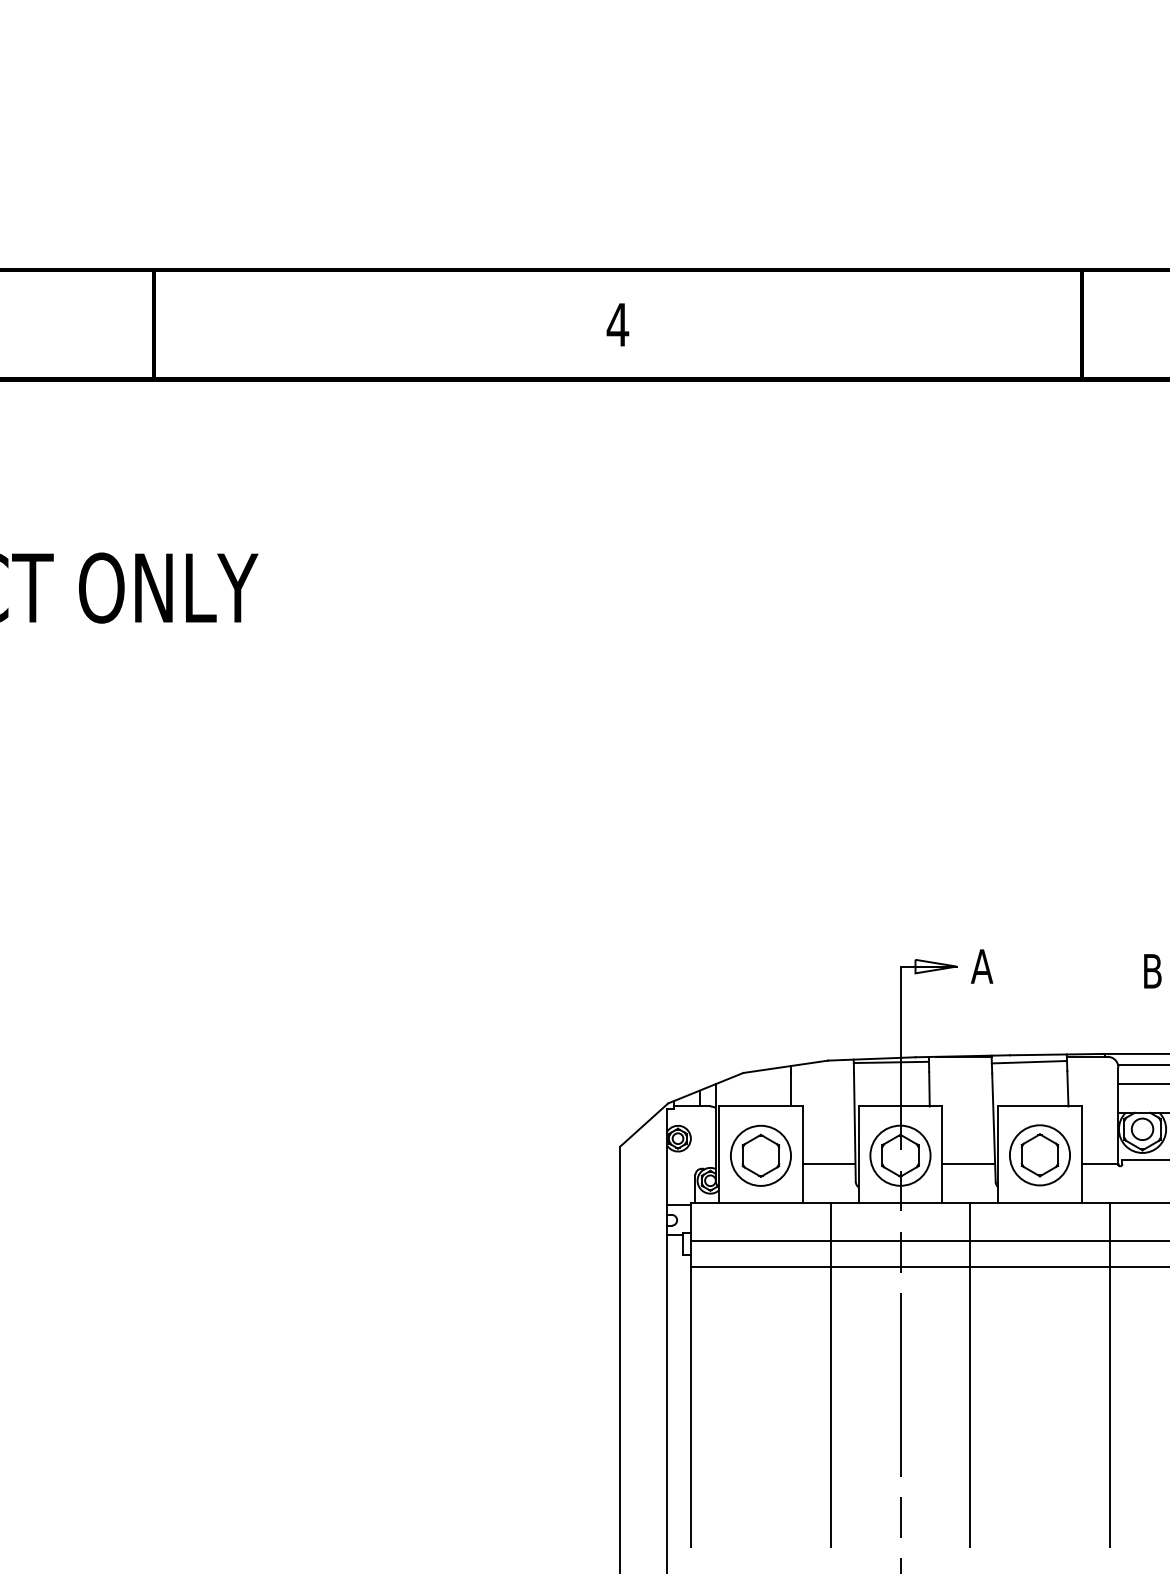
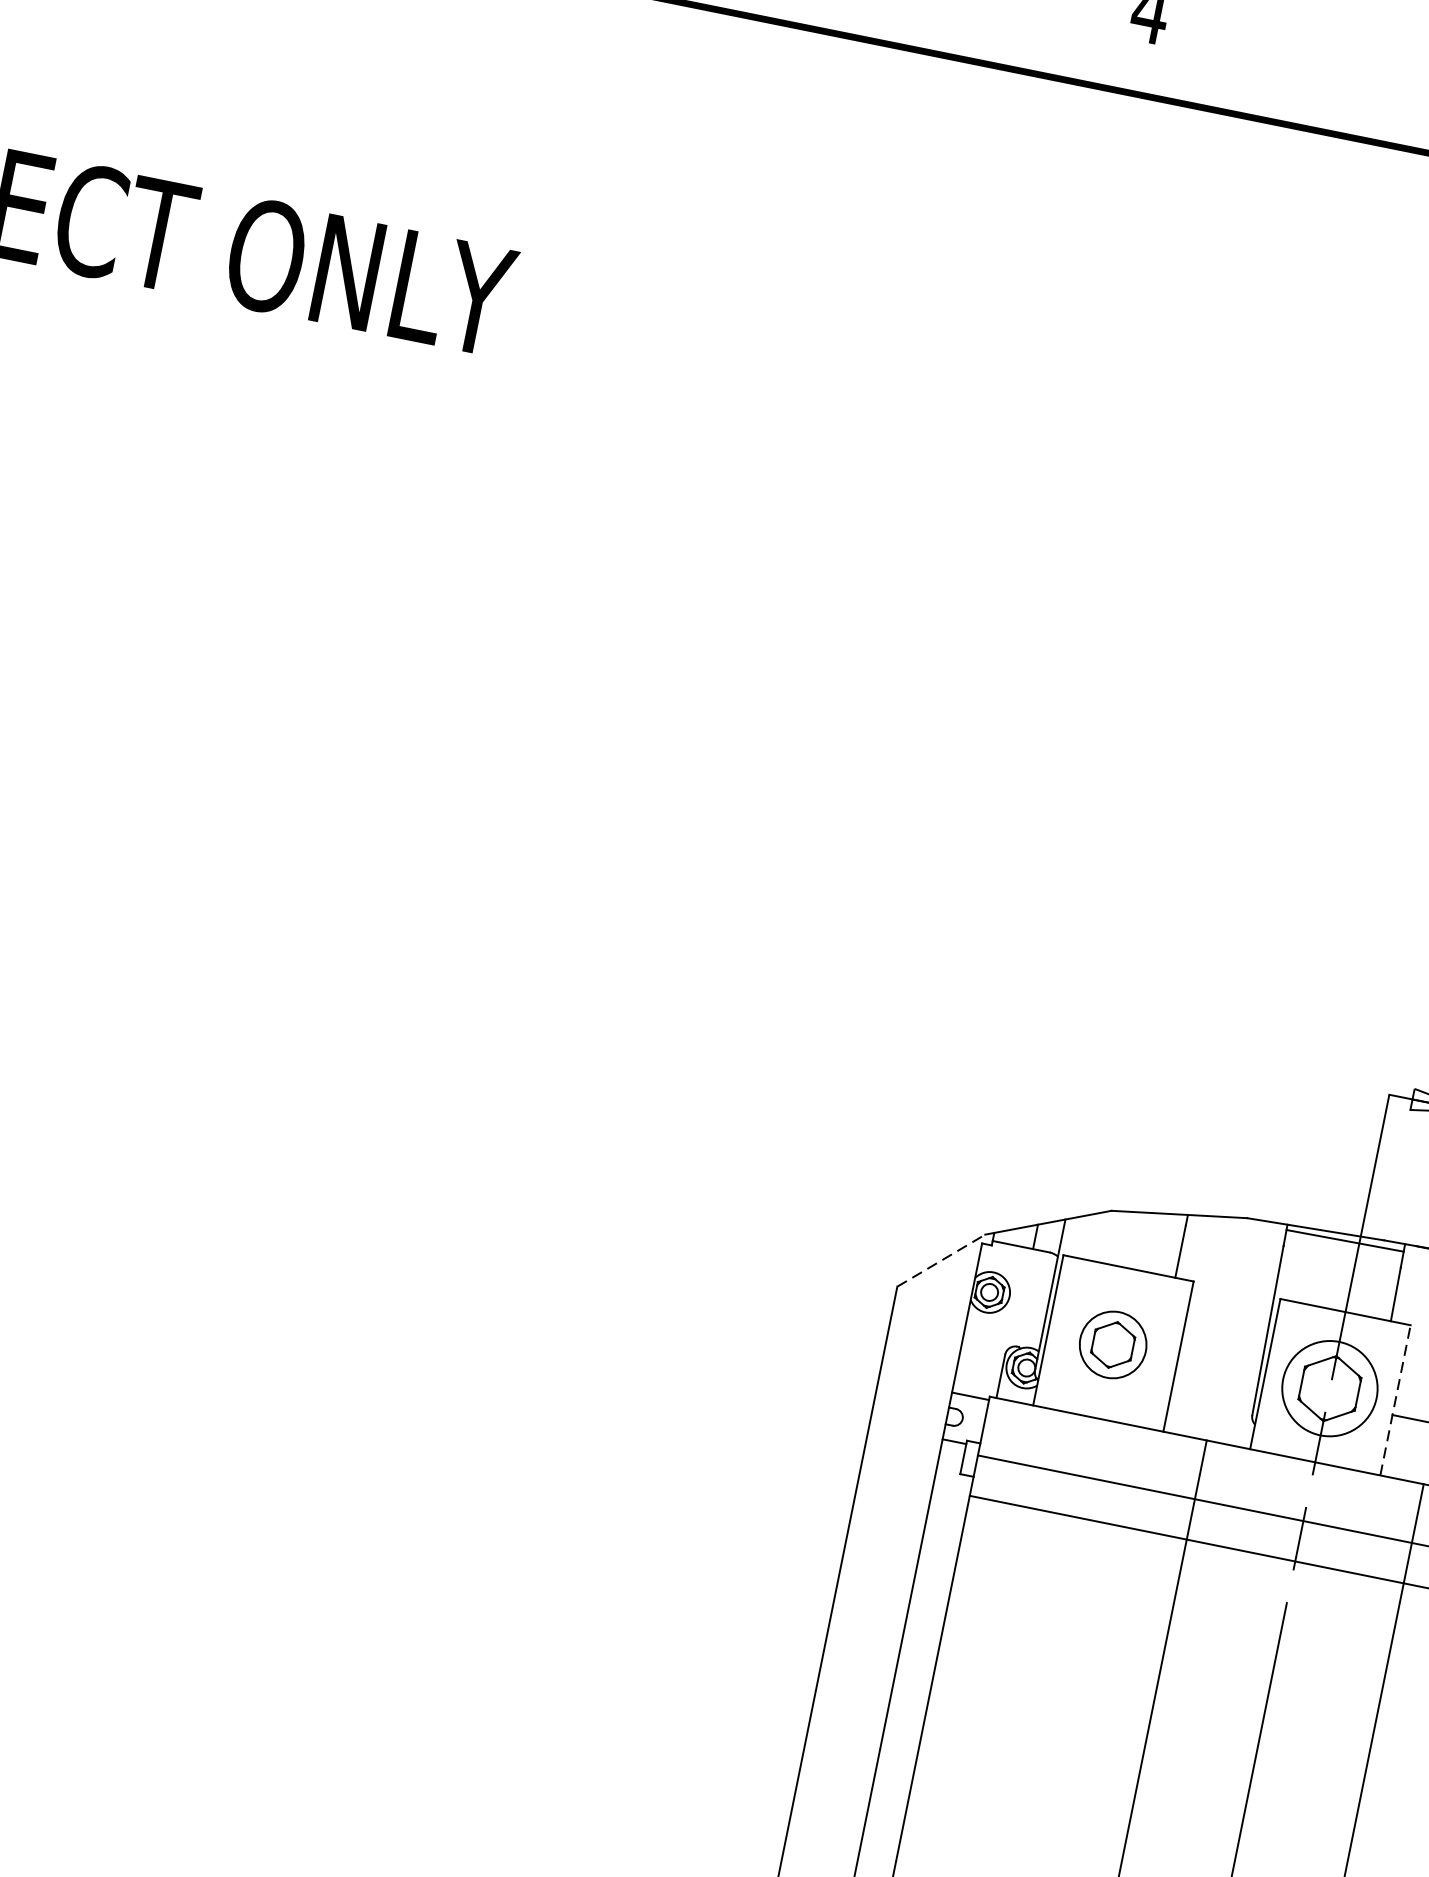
line: (644, 1124) -> (941, 1259), solid -> dashed
line: (942, 1154) -> (1395, 1399), solid -> dashed
part: (760, 1155) -> (1112, 1344), size x0.7
line: (828, 1164) -> (1215, 1379), removed

